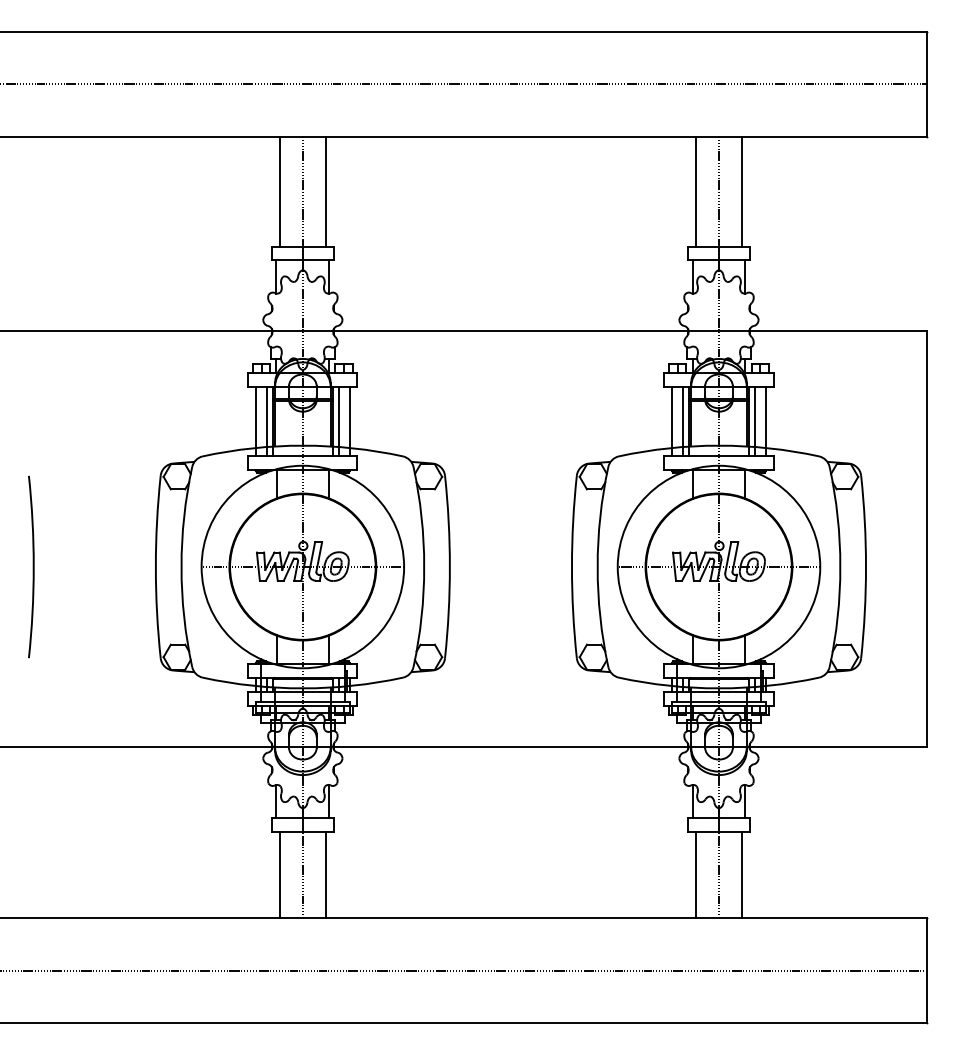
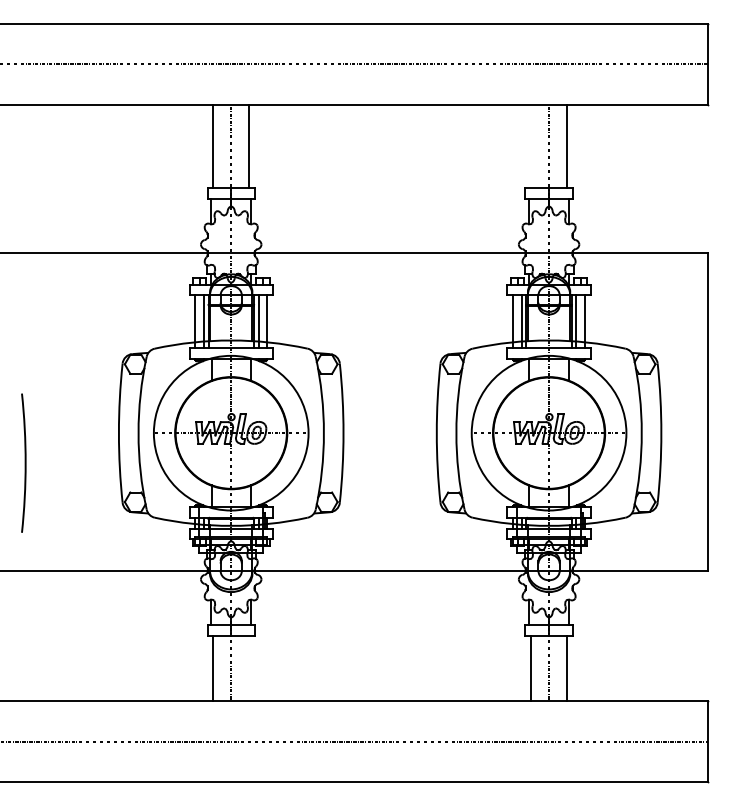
line: (695, 191) -> (531, 146), removed
arc: (32, 566) -> (24, 462), moved
line: (326, 875) -> (249, 668), removed

